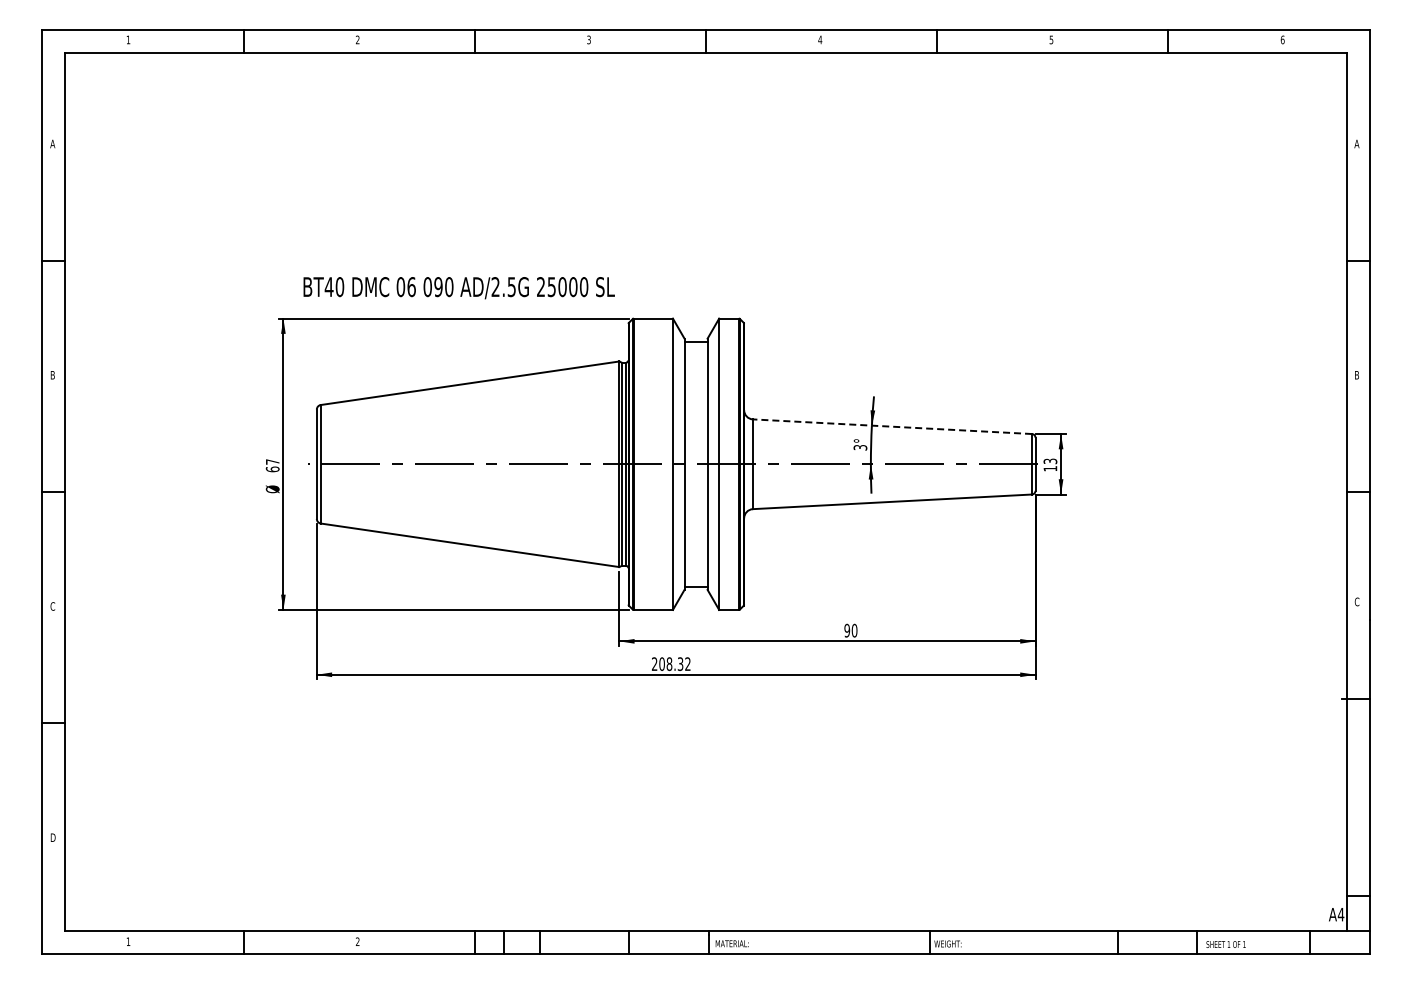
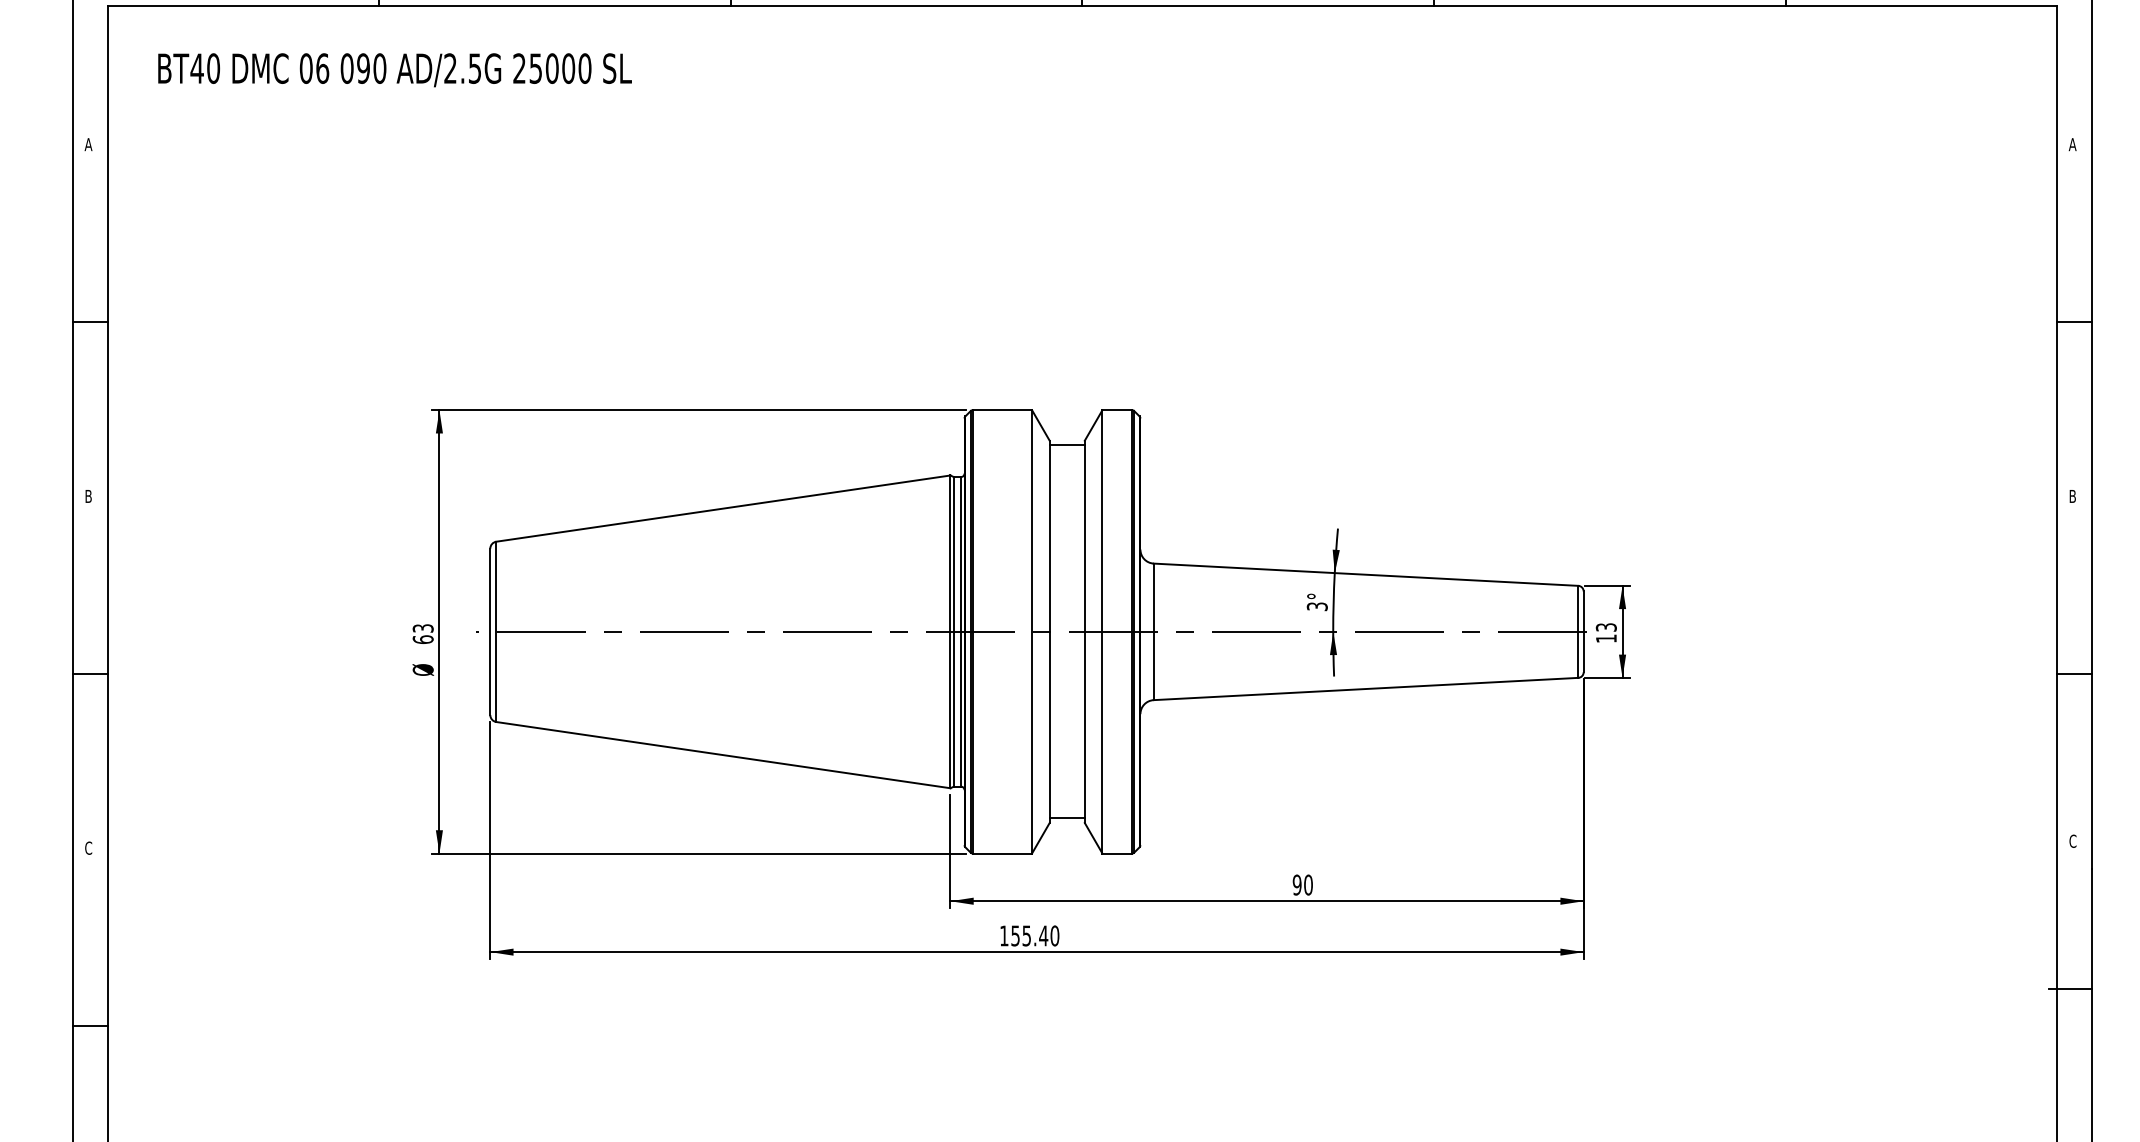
text: (458, 288) -> (393, 70), moved
line: (892, 426) -> (1366, 574), dashed -> solid
text: (272, 461) -> (422, 627), 67 -> 63
text: (671, 664) -> (1029, 936), 208.32 -> 155.40

